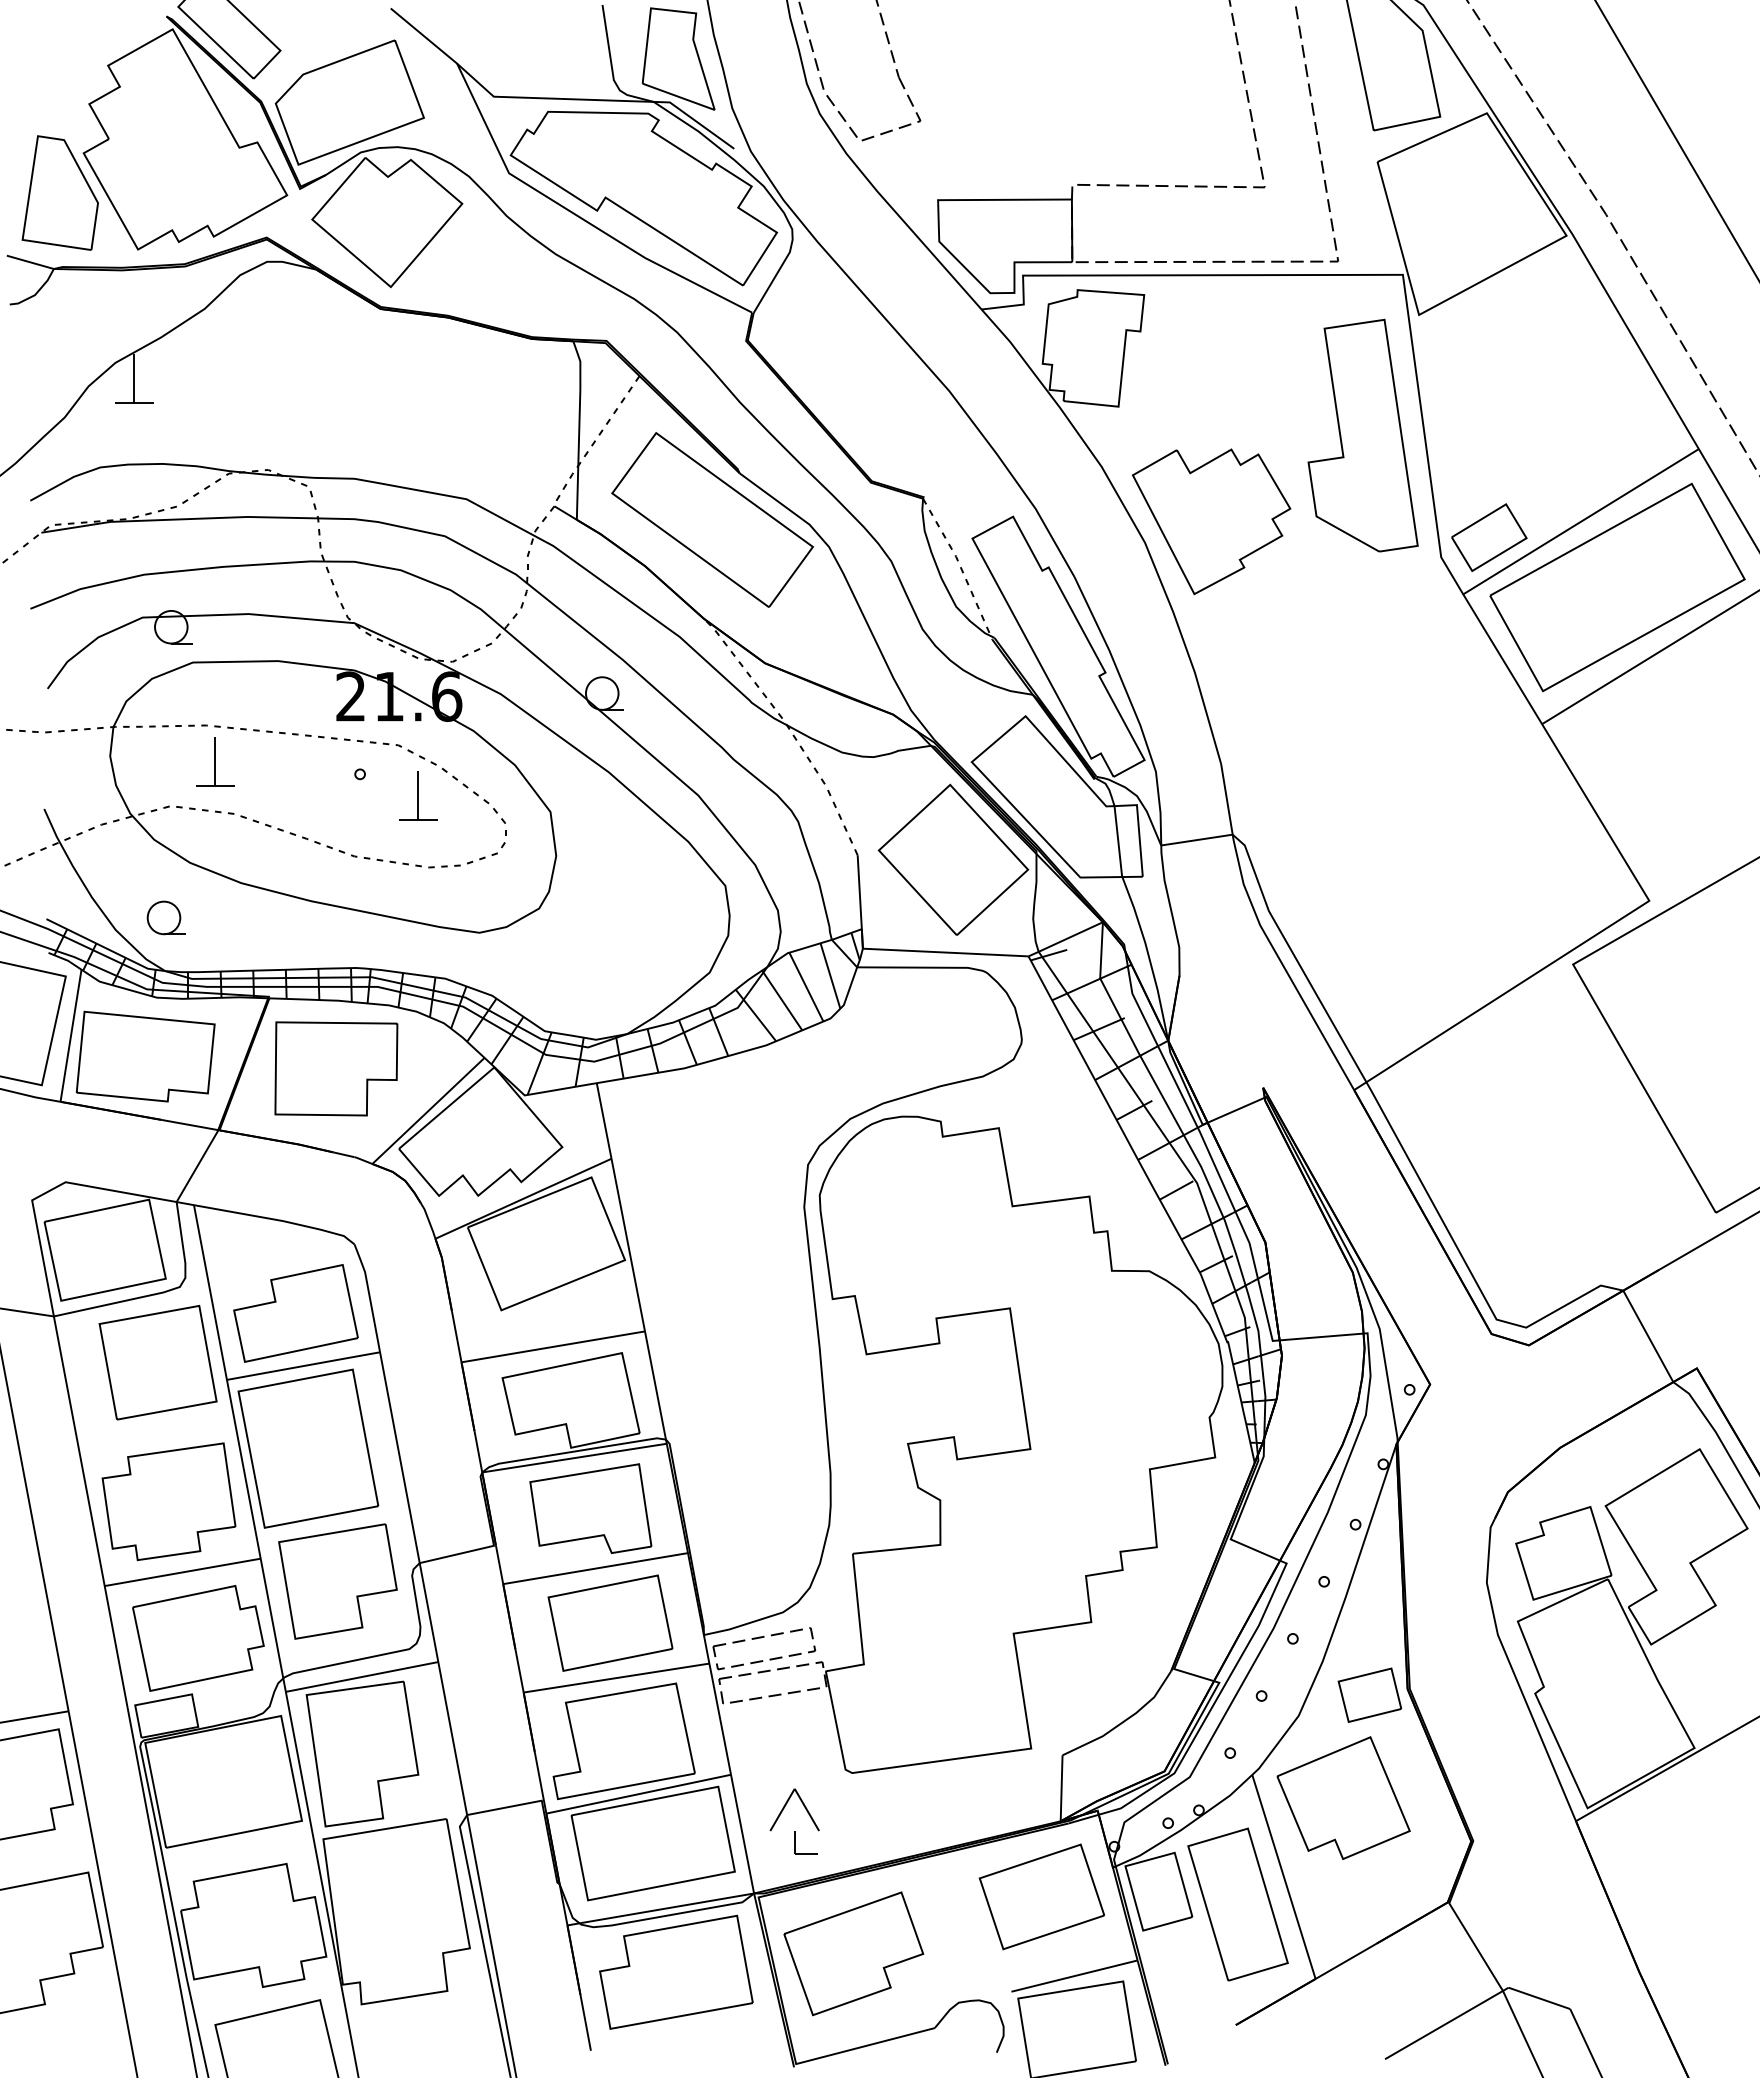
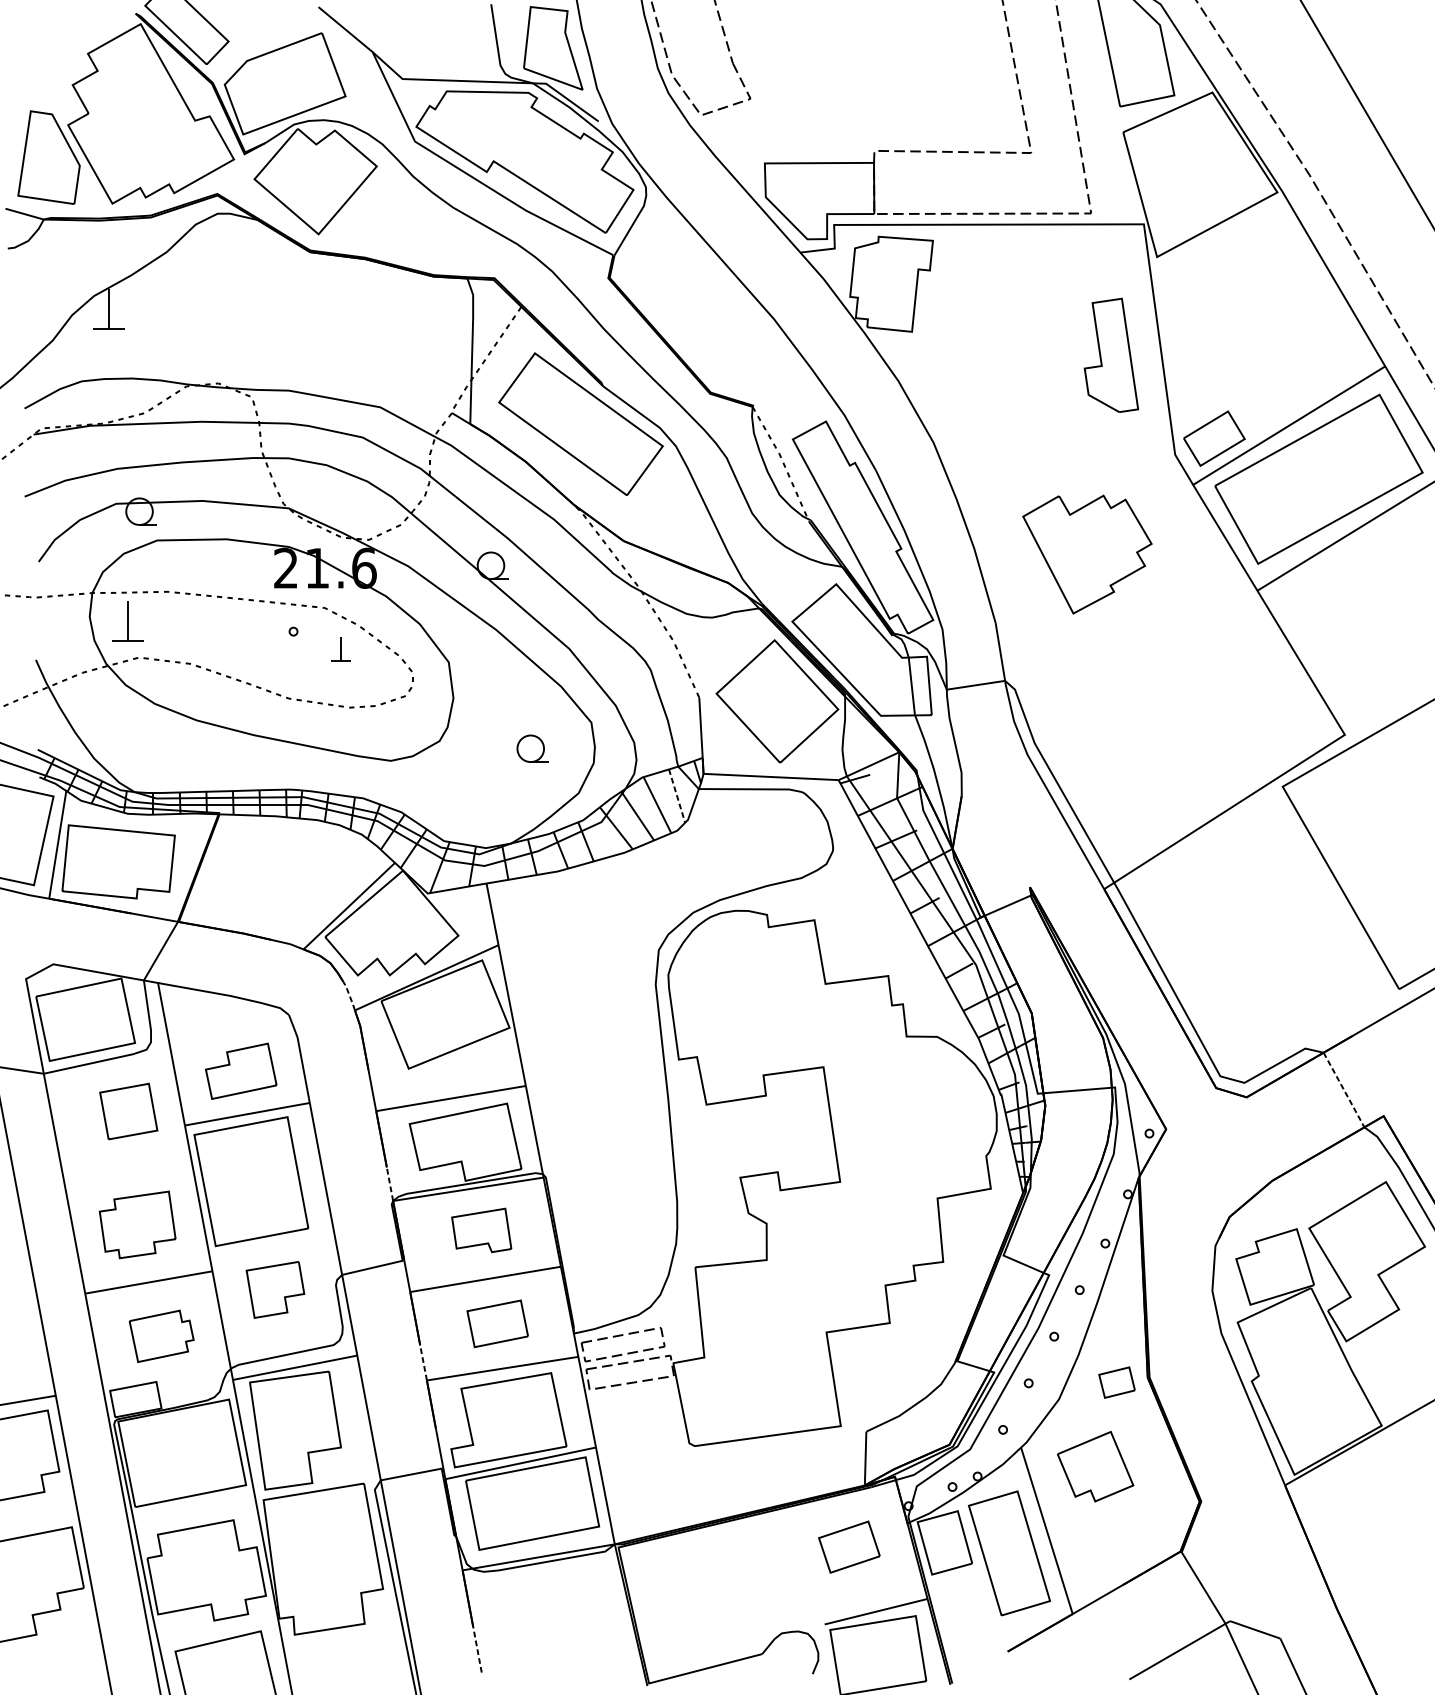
part: (1362, 435) -> (1110, 355), size x0.6
part: (1211, 521) -> (1087, 554), moved
part: (215, 761) -> (128, 621), moved
part: (418, 795) -> (341, 648), size x0.6
part: (165, 917) -> (531, 748), moved
line: (830, 976) -> (677, 796), solid -> dashed
part: (336, 1068) -> (274, 871), removed
line: (428, 1220) -> (349, 995), solid -> dashed
part: (295, 1313) -> (240, 1071), size x0.7
line: (1648, 1336) -> (1344, 1090), solid -> dashed
part: (157, 1362) -> (128, 1111), size x0.6
line: (478, 1451) -> (390, 1183), solid -> dashed
part: (168, 1501) -> (137, 1224), size x0.7
part: (590, 1508) -> (481, 1230), size x0.6
part: (337, 1581) -> (275, 1289), size x0.6
part: (610, 1622) -> (497, 1323), size x0.6
part: (198, 1638) -> (161, 1336), size x0.6
line: (519, 1671) -> (423, 1363), solid -> dashed
part: (1369, 1694) -> (1116, 1382), size x0.7
part: (1343, 1798) -> (1095, 1466), size x0.7
part: (794, 1831) -> (647, 1493), removed
part: (1041, 1896) -> (849, 1546), size x0.6
part: (853, 1953) -> (695, 1593), removed
part: (676, 1971) -> (551, 1607), removed
line: (585, 2022) -> (477, 1649), solid -> dashed

